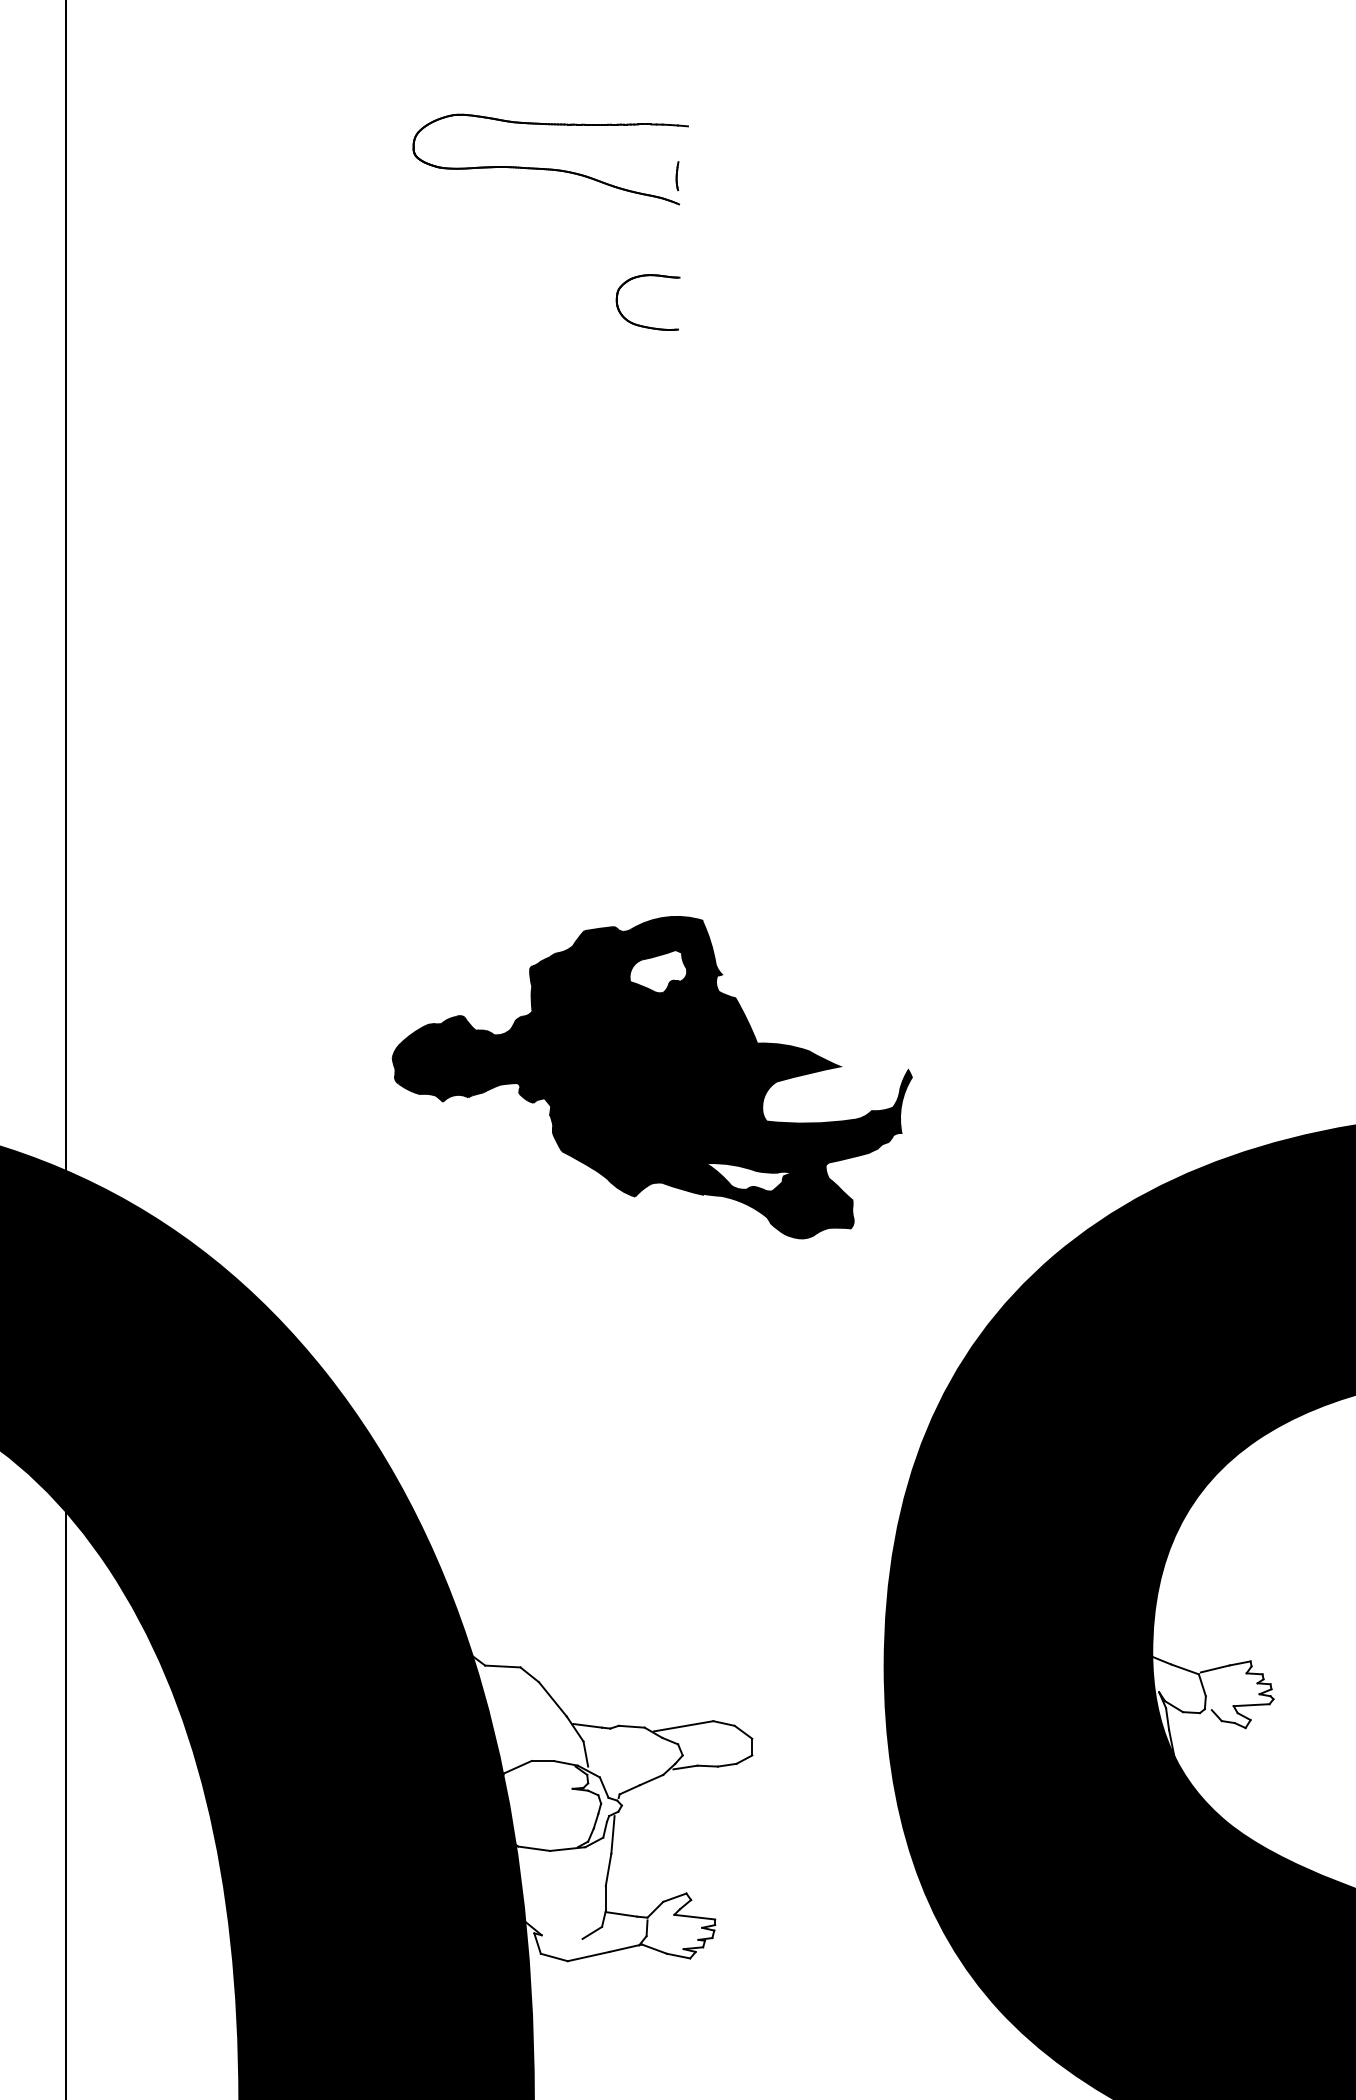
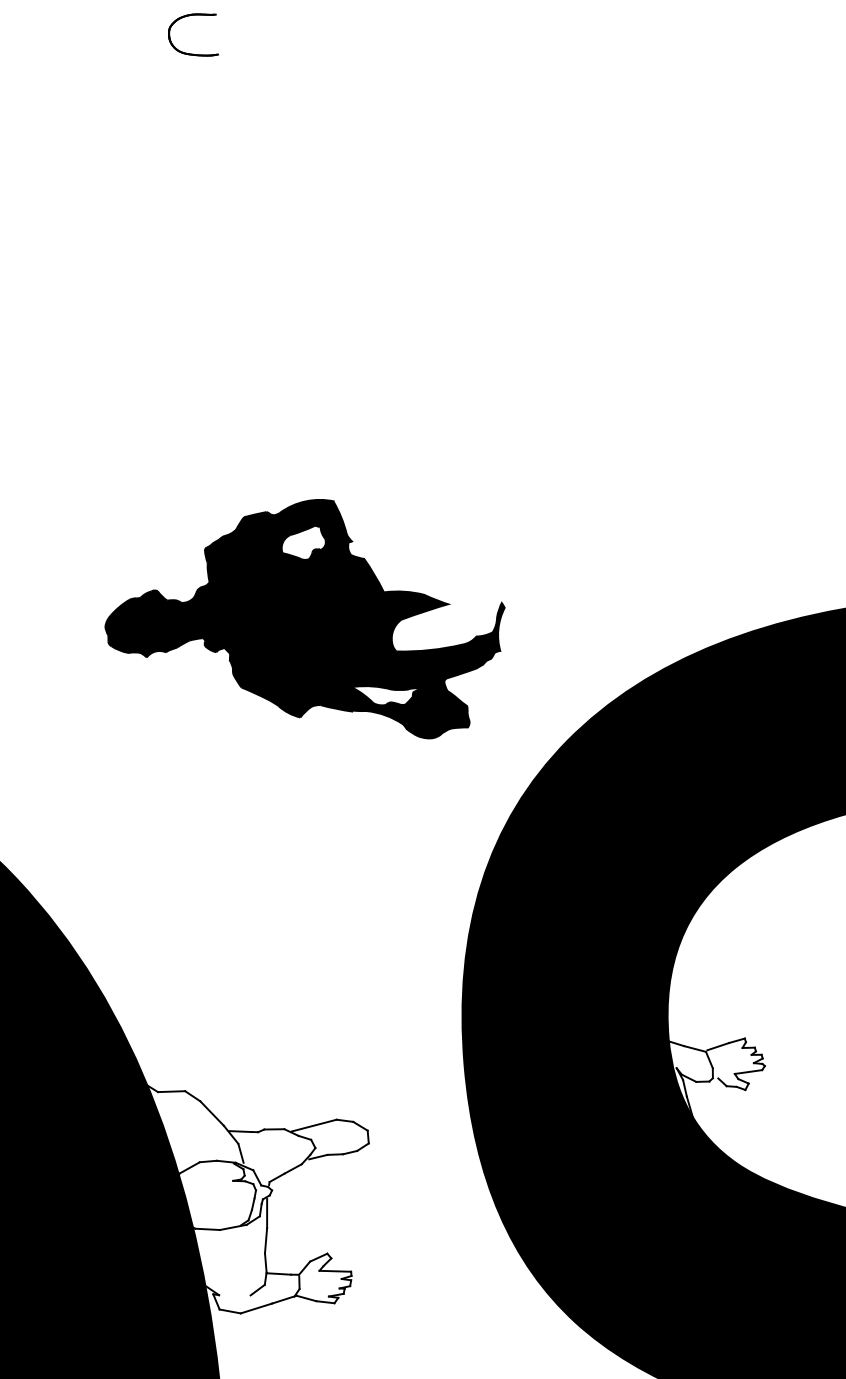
part: (651, 1077) -> (305, 625), moved

